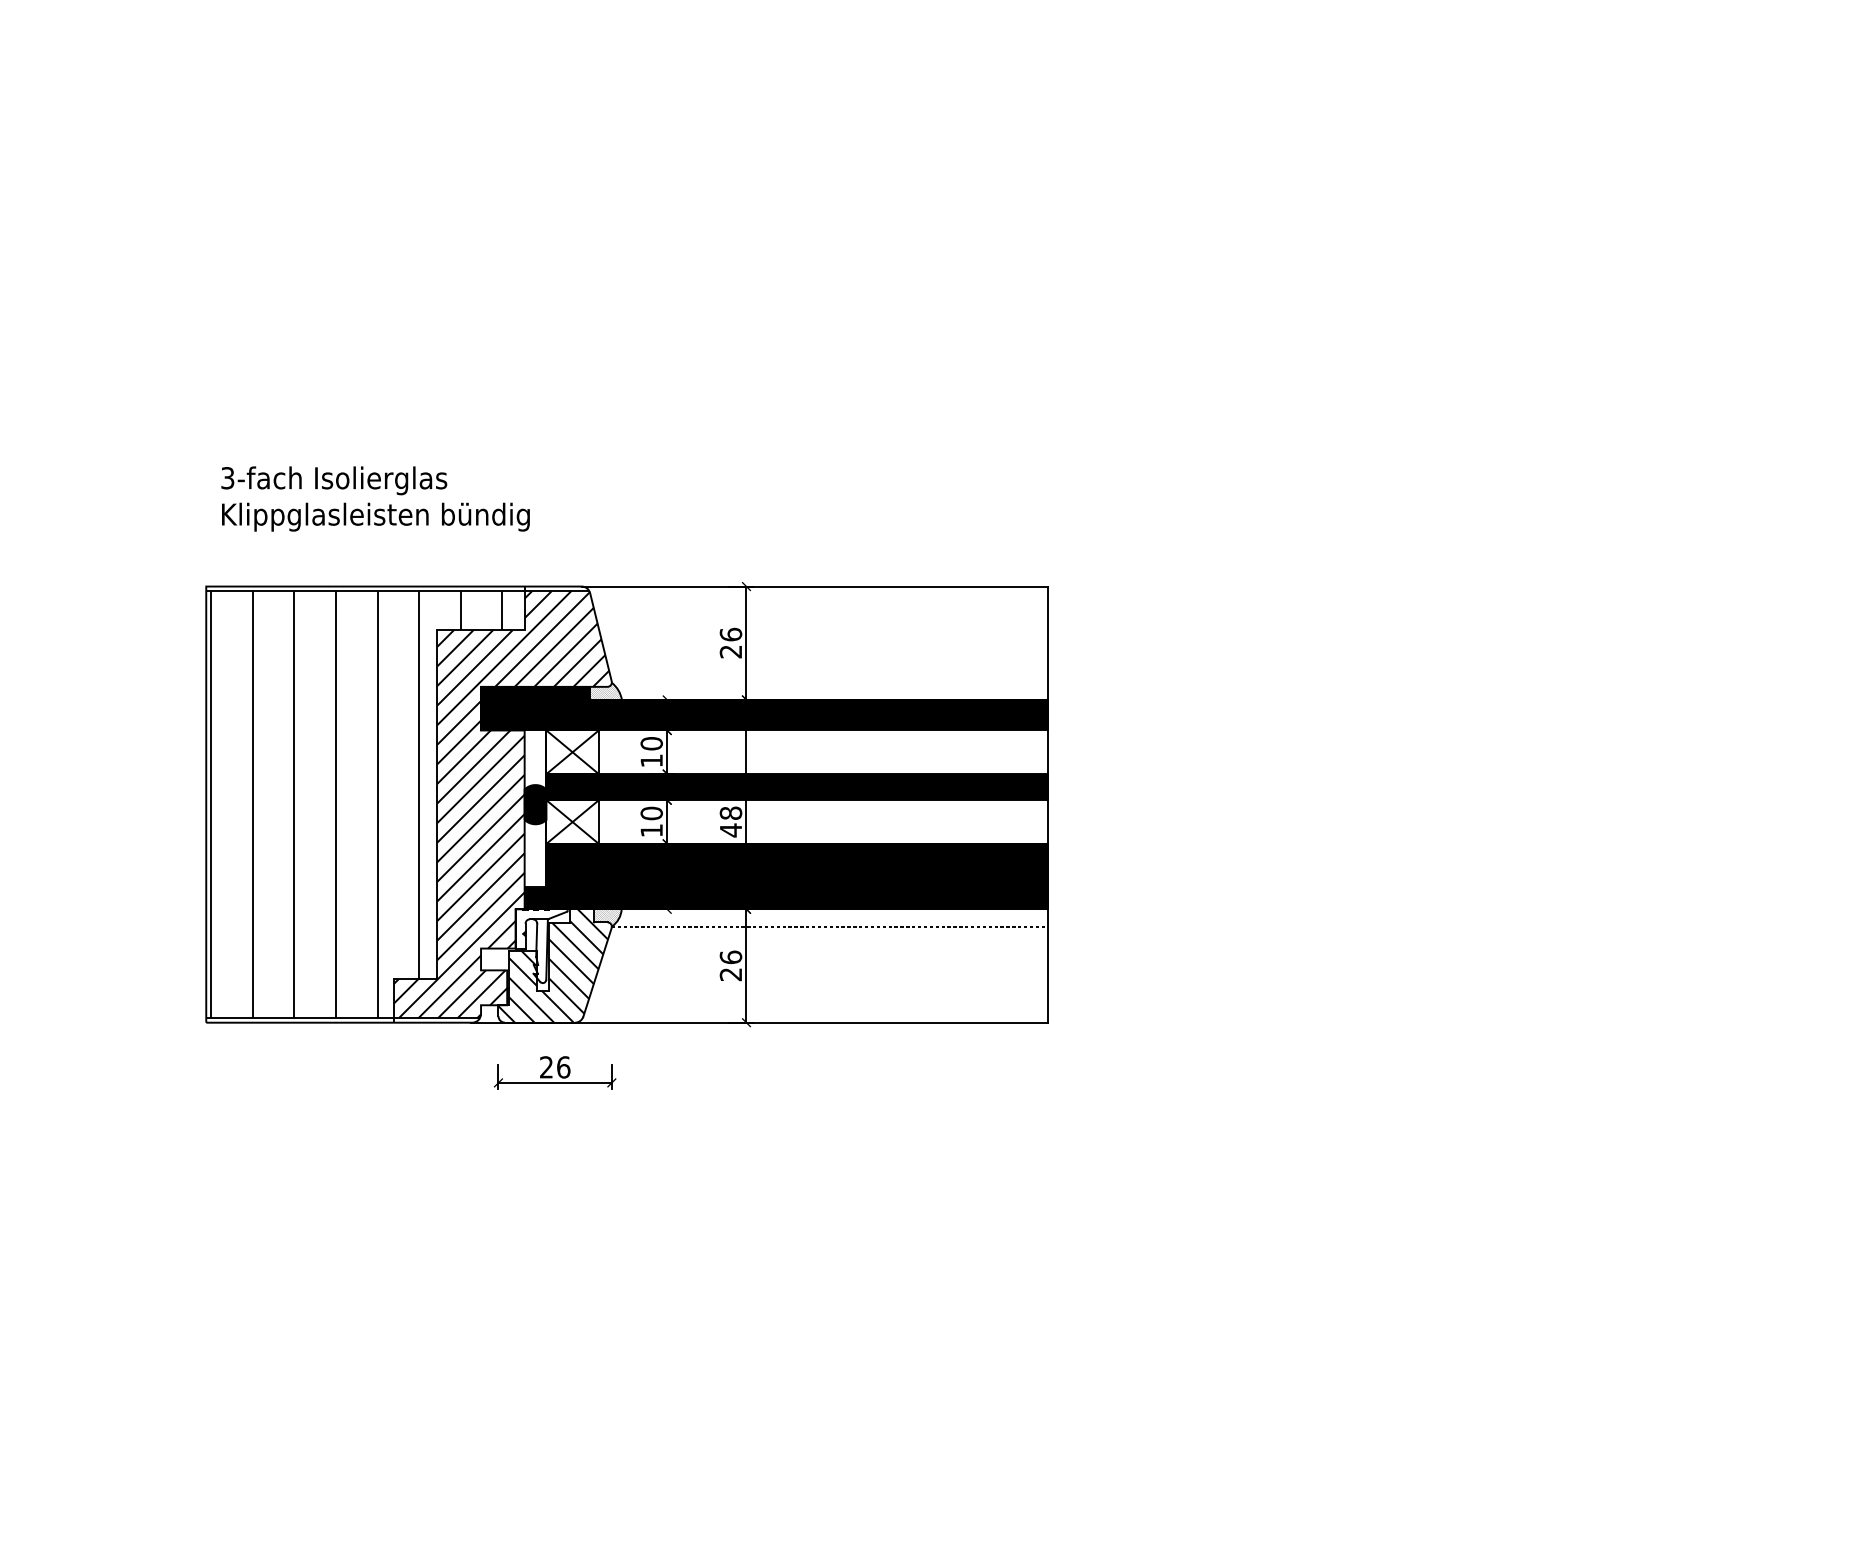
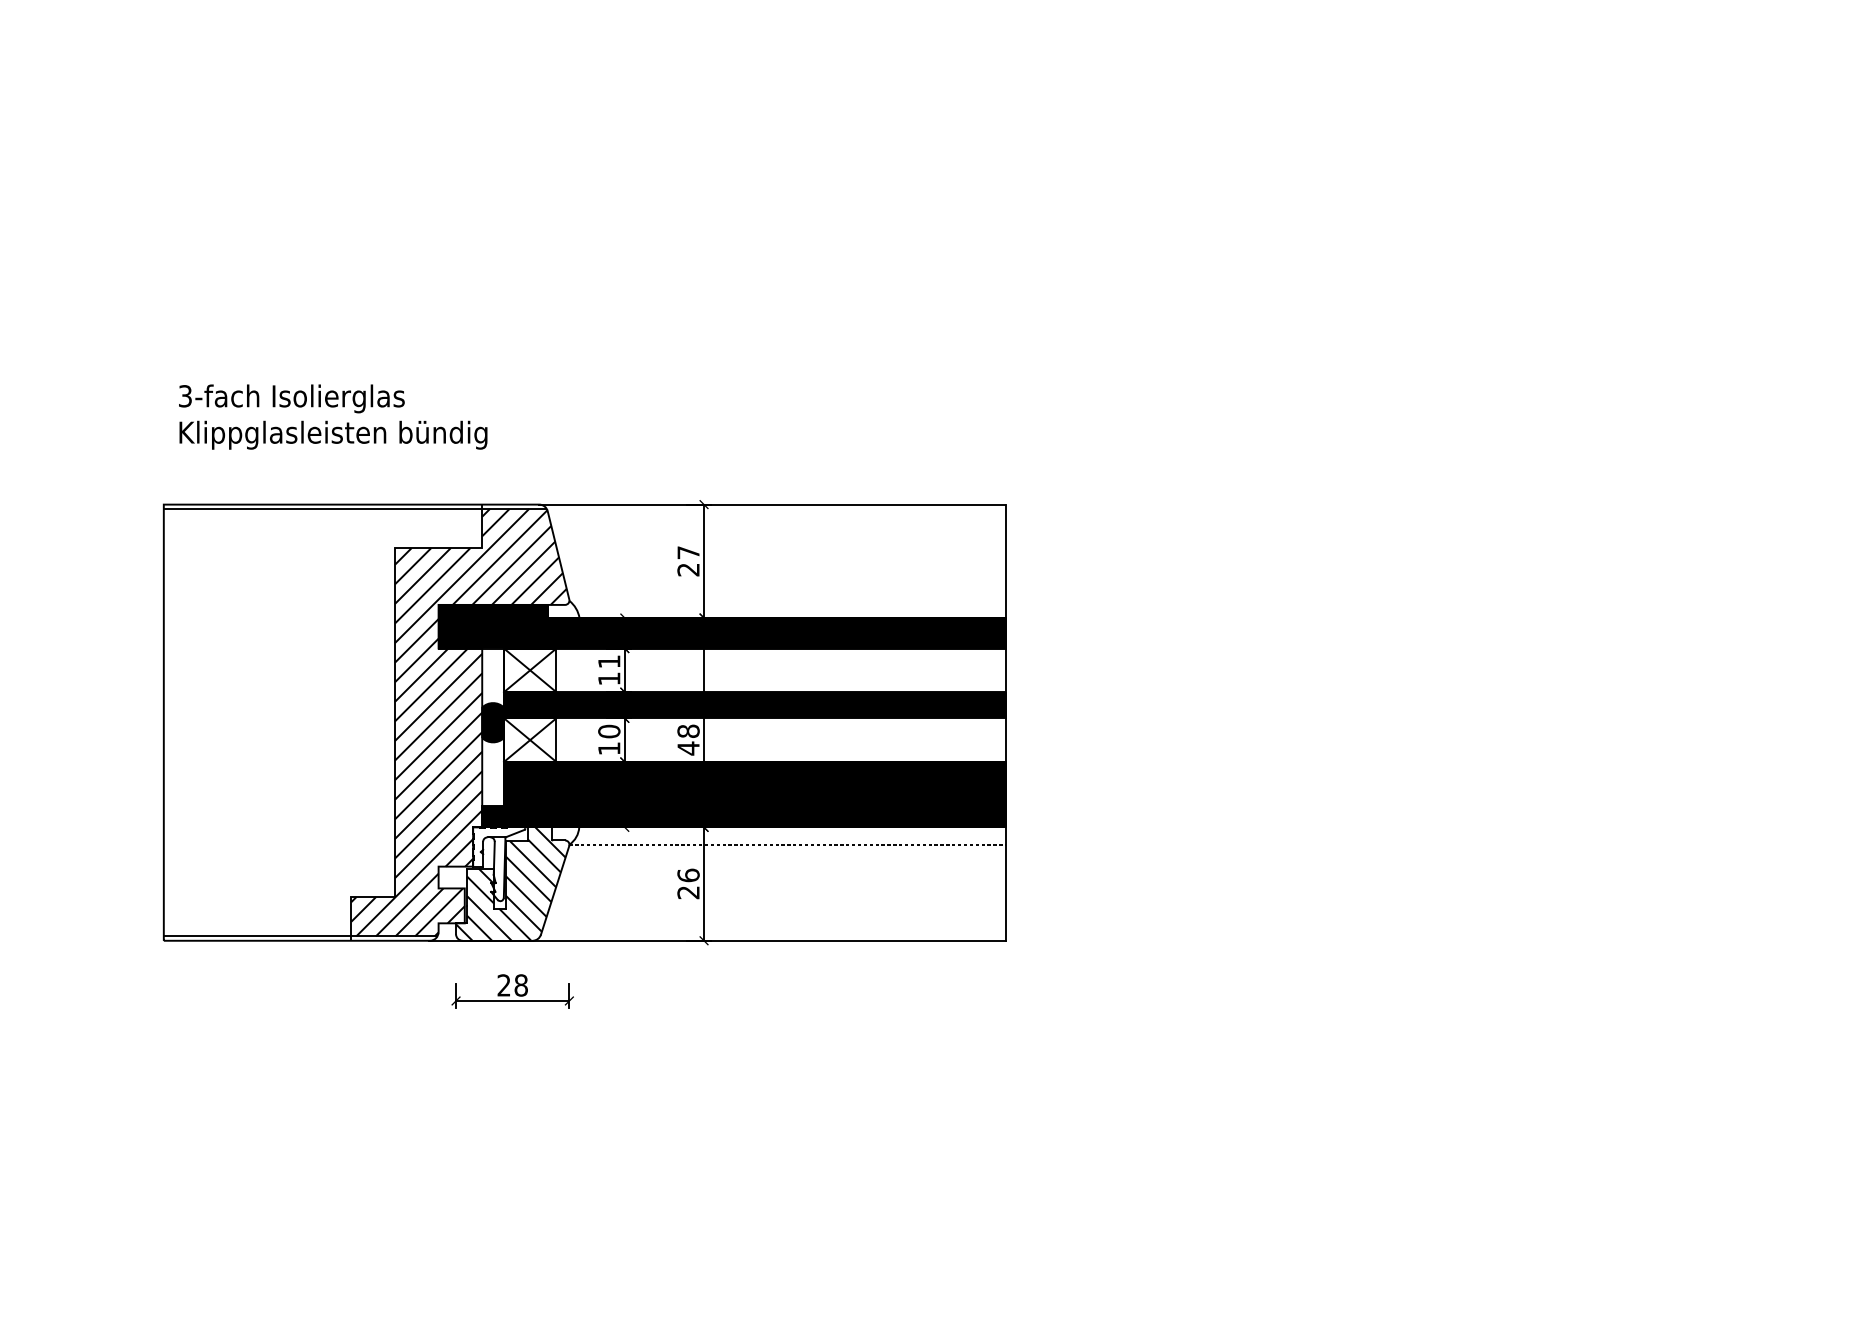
text: (730, 634) -> (688, 552), 26 -> 27
hatch: (605, 691) -> (563, 609), removed
text: (651, 743) -> (609, 661), 10 -> 11
hatch: (356, 804) -> (314, 722), removed
hatch: (607, 917) -> (565, 835), removed
text: (563, 1067) -> (521, 985), 26 -> 28

